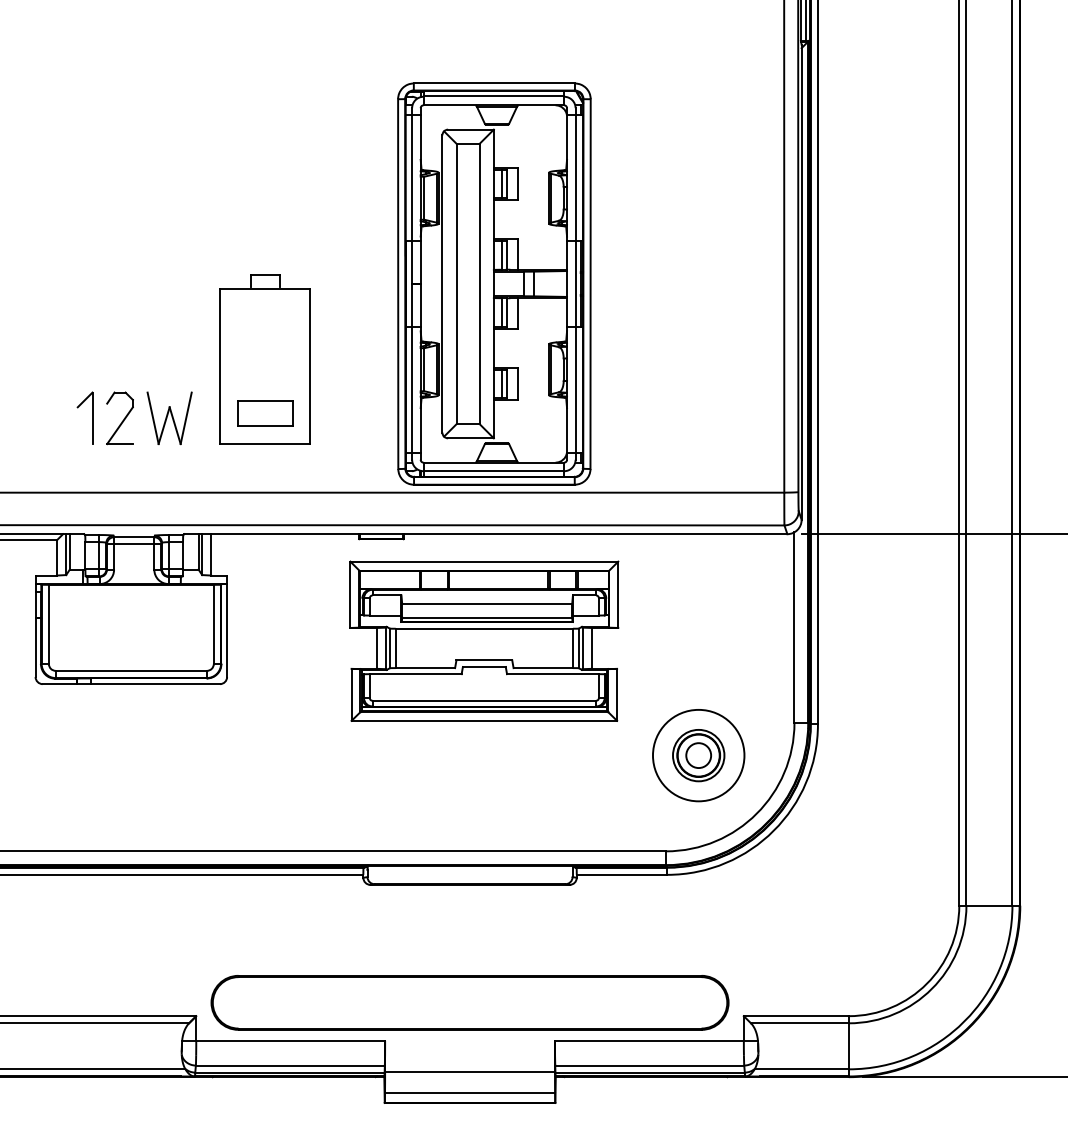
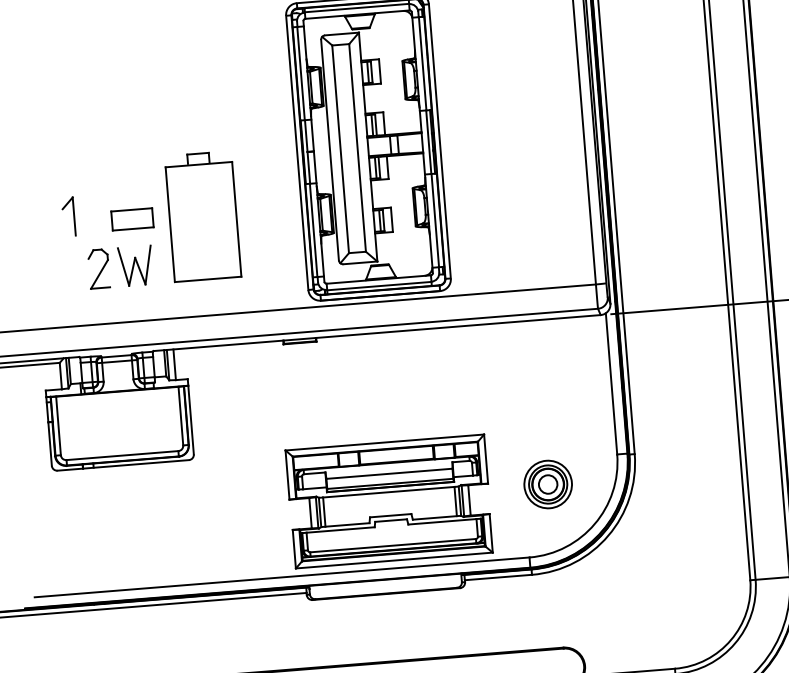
part: (265, 413) -> (132, 219), moved
part: (92, 417) -> (74, 215), moved
part: (484, 640) -> (389, 500), moved
circle: (698, 755) -> (548, 484), size x0.7

